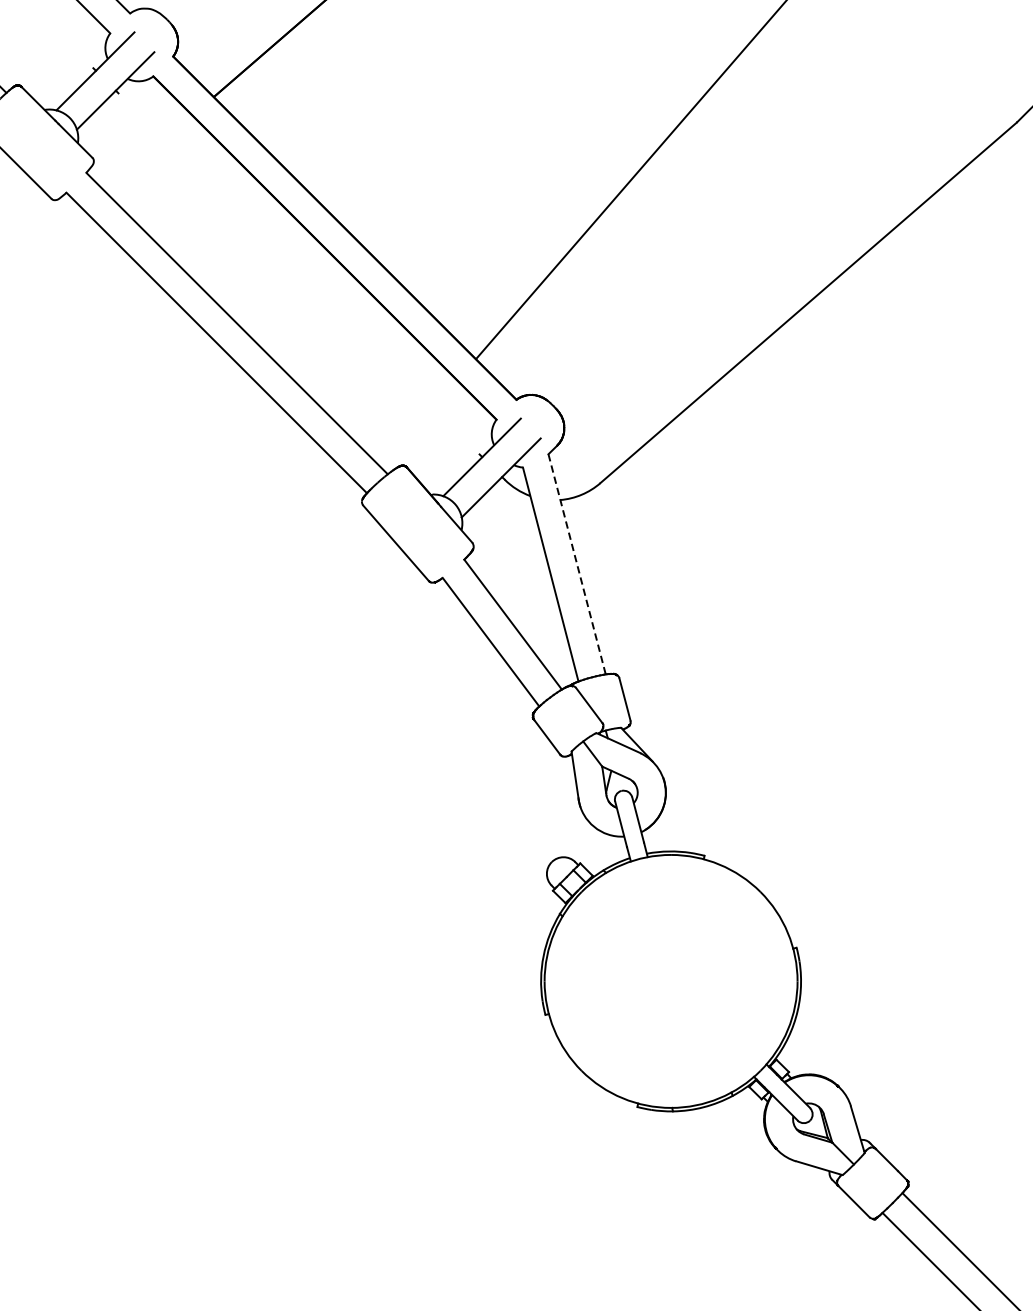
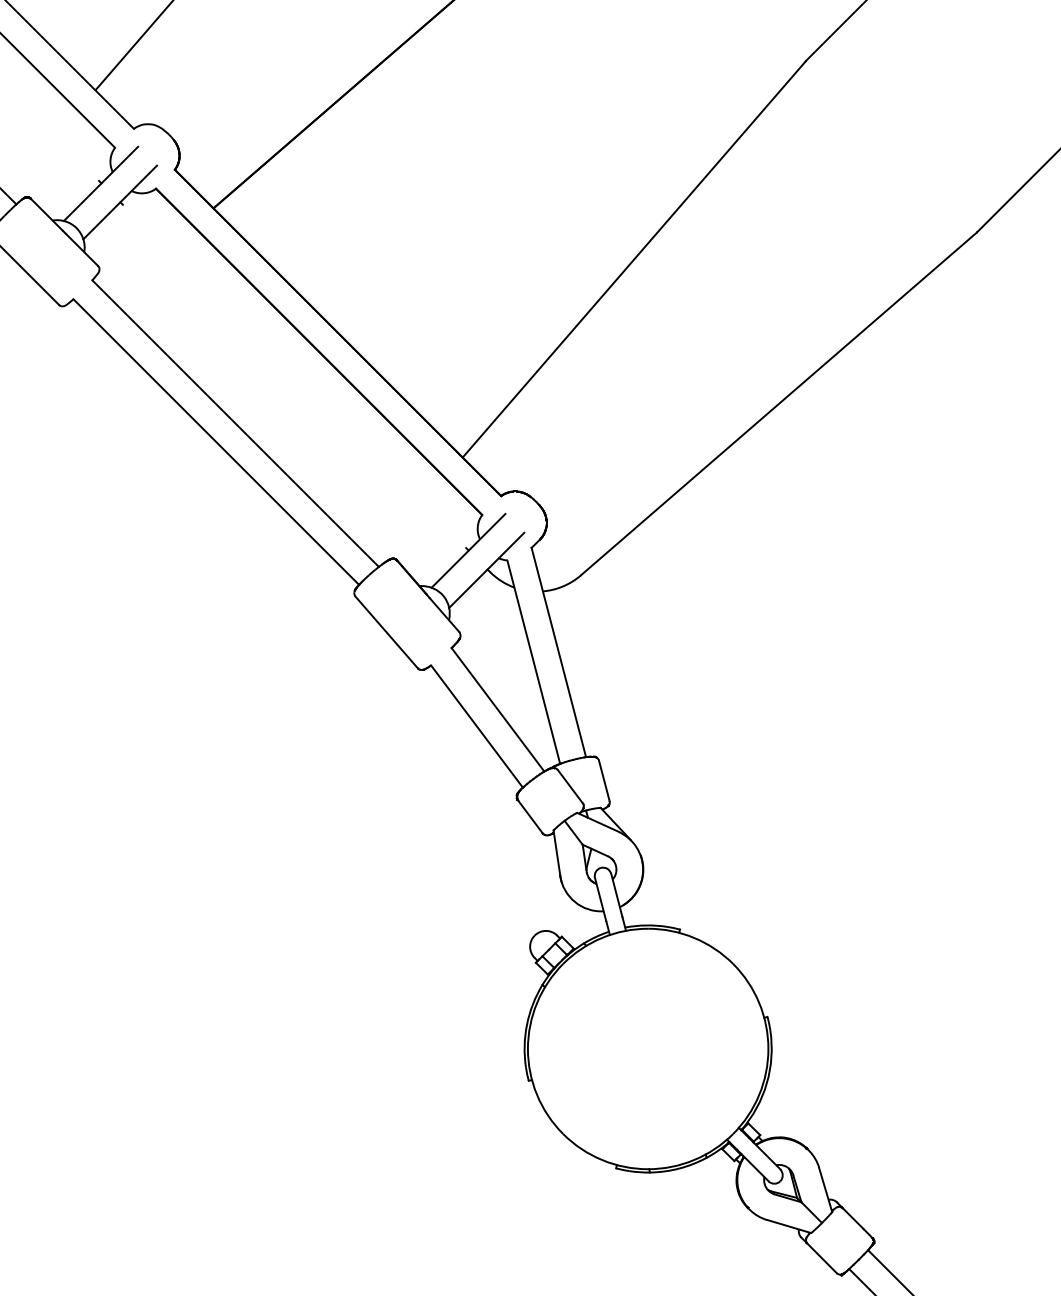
line: (576, 564) -> (558, 652), dashed -> solid

